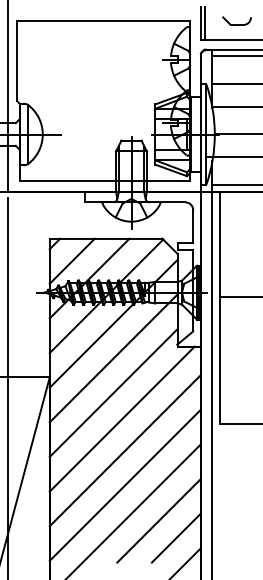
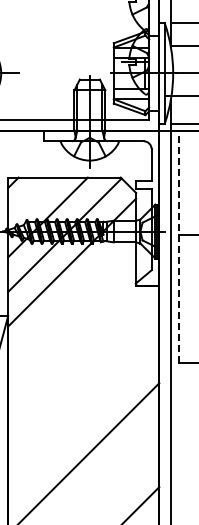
line: (71, 260) -> (29, 199), removed
line: (220, 308) -> (178, 247), solid -> dashed
line: (113, 358) -> (71, 297), removed
line: (113, 392) -> (71, 331), removed
line: (121, 418) -> (79, 357), removed
line: (124, 450) -> (82, 389), removed
line: (124, 484) -> (82, 423), removed
line: (158, 520) -> (116, 459), removed
line: (175, 537) -> (133, 476), removed

